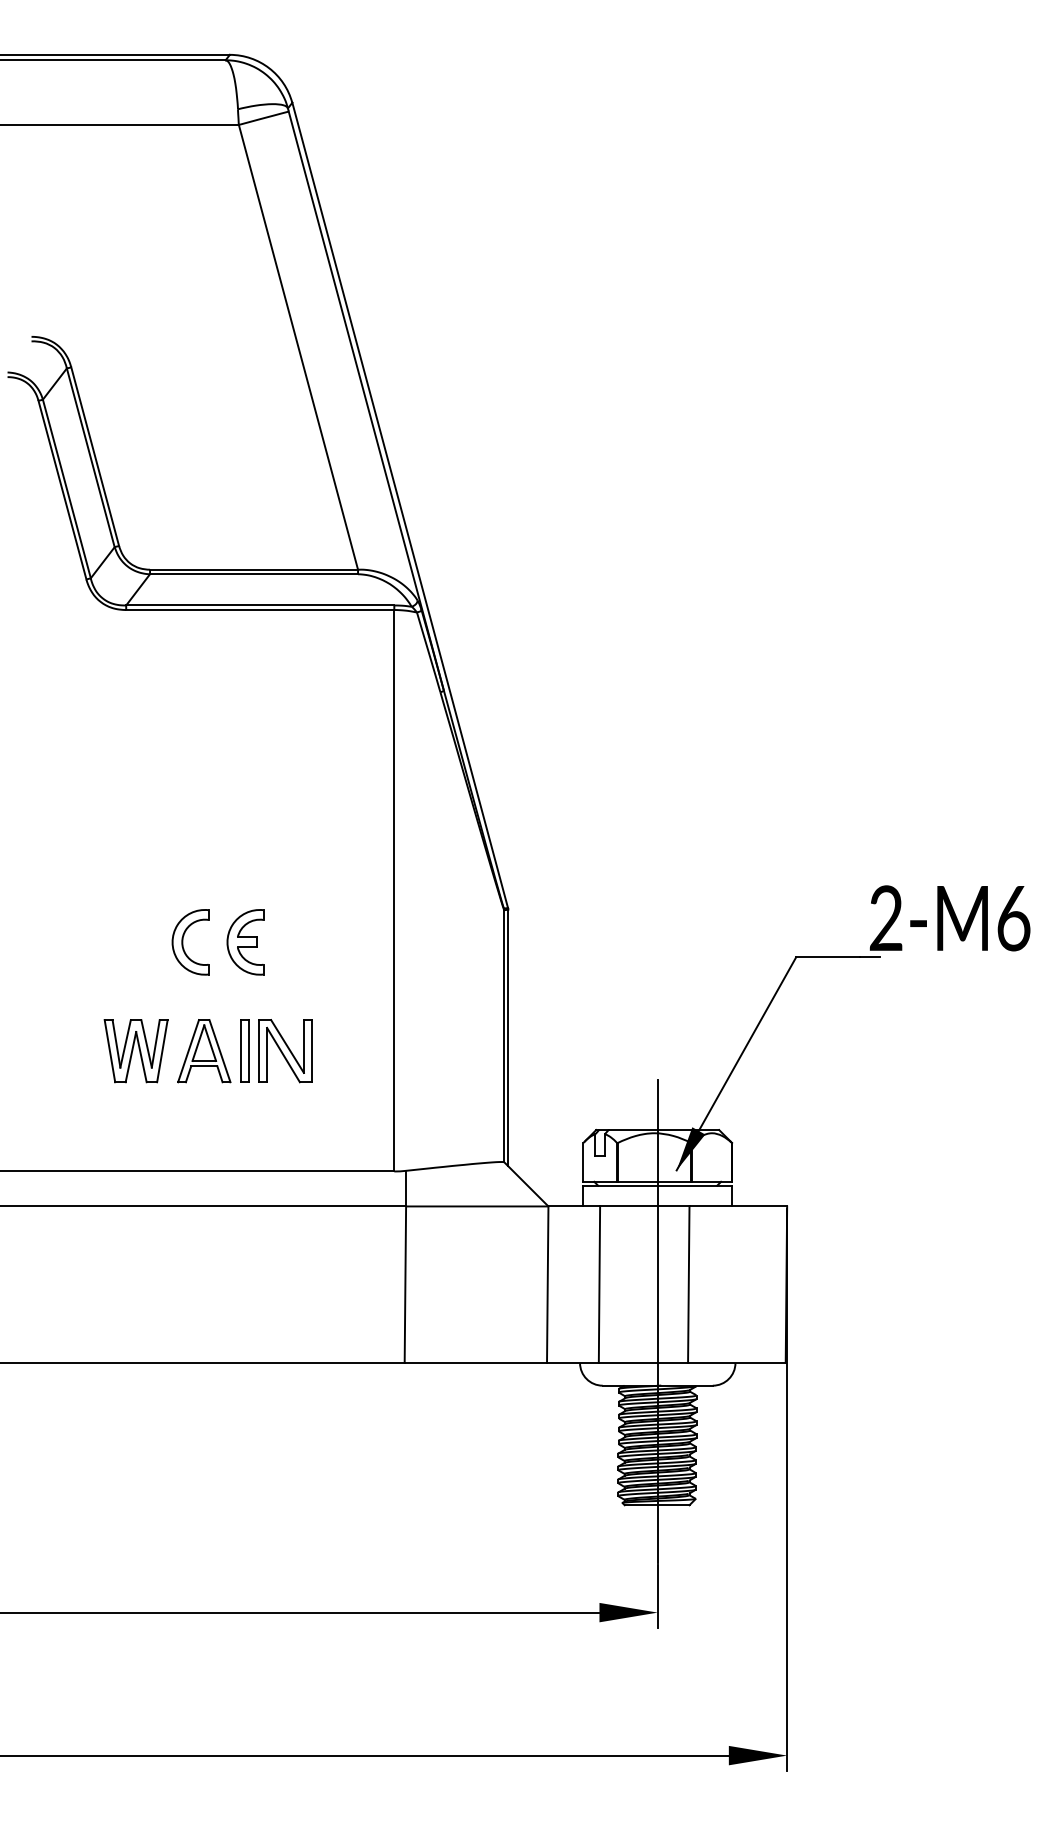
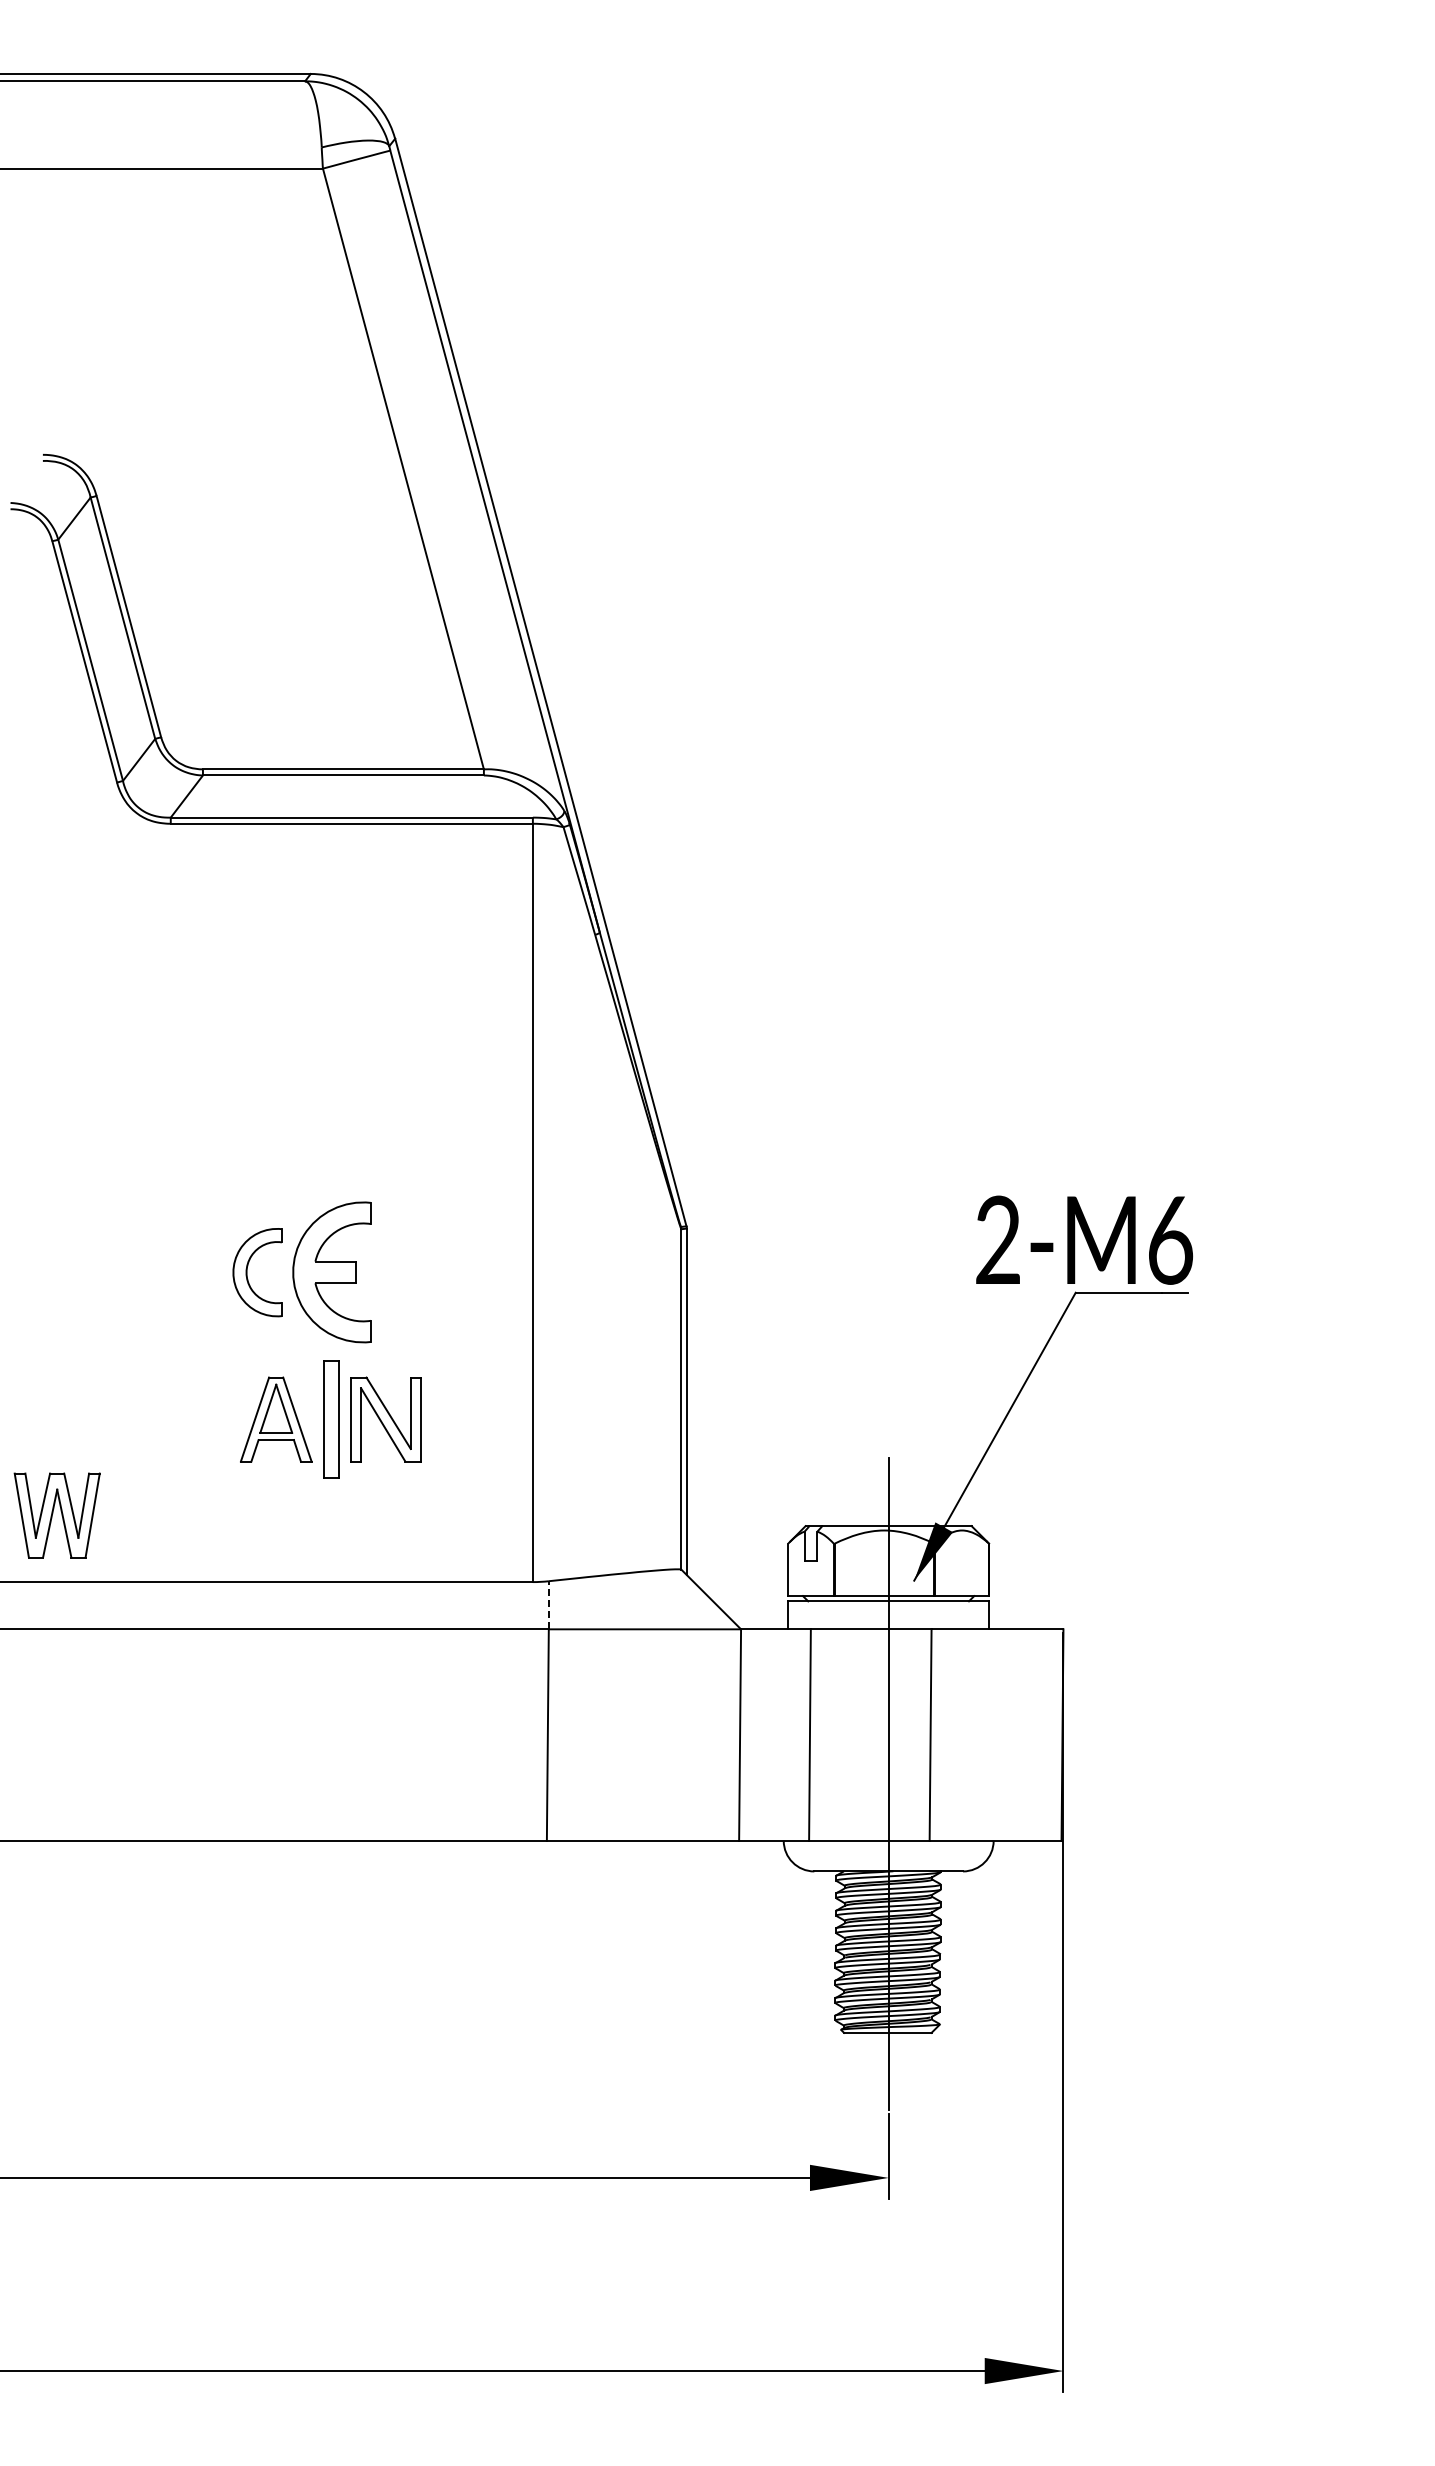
text: (950, 917) -> (1084, 1239), moved
part: (245, 942) -> (331, 1272), size x1.6
part: (135, 1051) -> (56, 1515), moved
part: (244, 1051) -> (330, 1419), size x1.4
line: (405, 1188) -> (548, 1604), solid -> dashed

